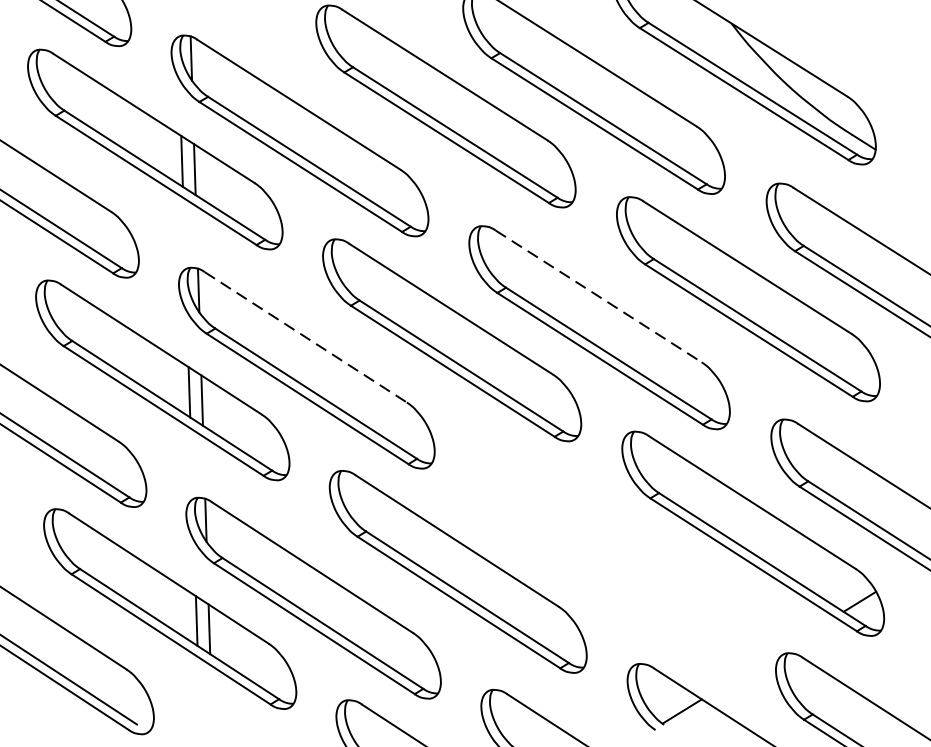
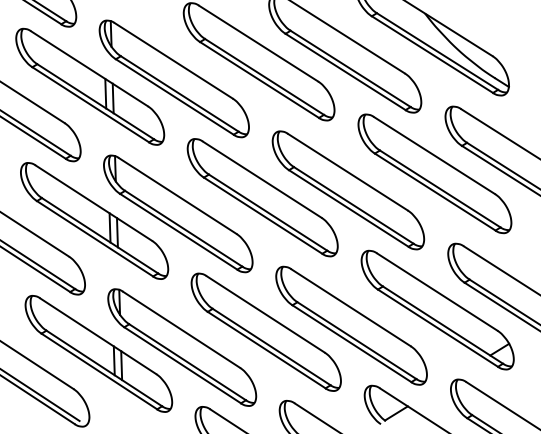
line: (597, 296) -> (347, 172), dashed -> solid
line: (305, 336) -> (177, 195), dashed -> solid
part: (604, 560) -> (351, 325), added

